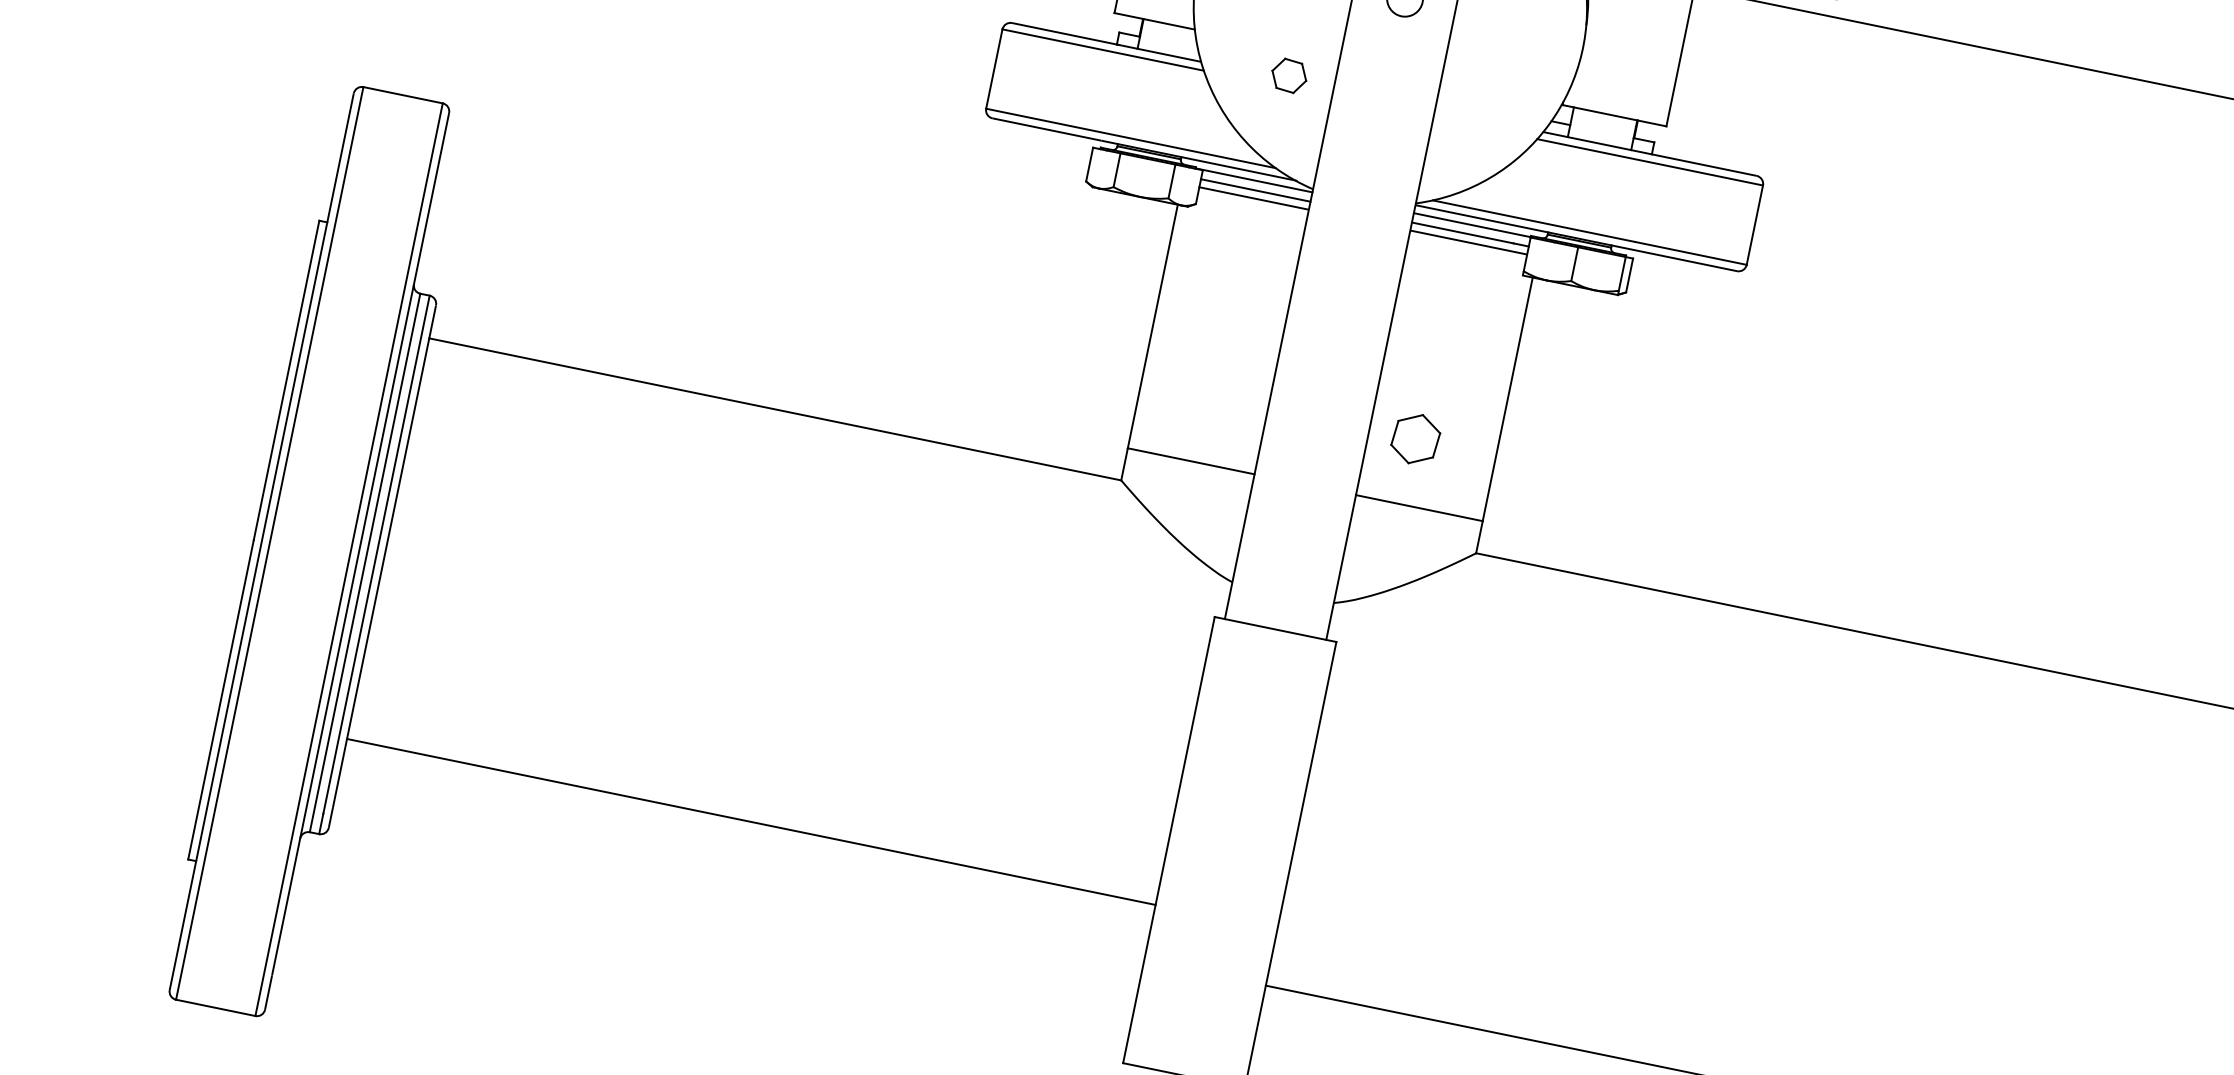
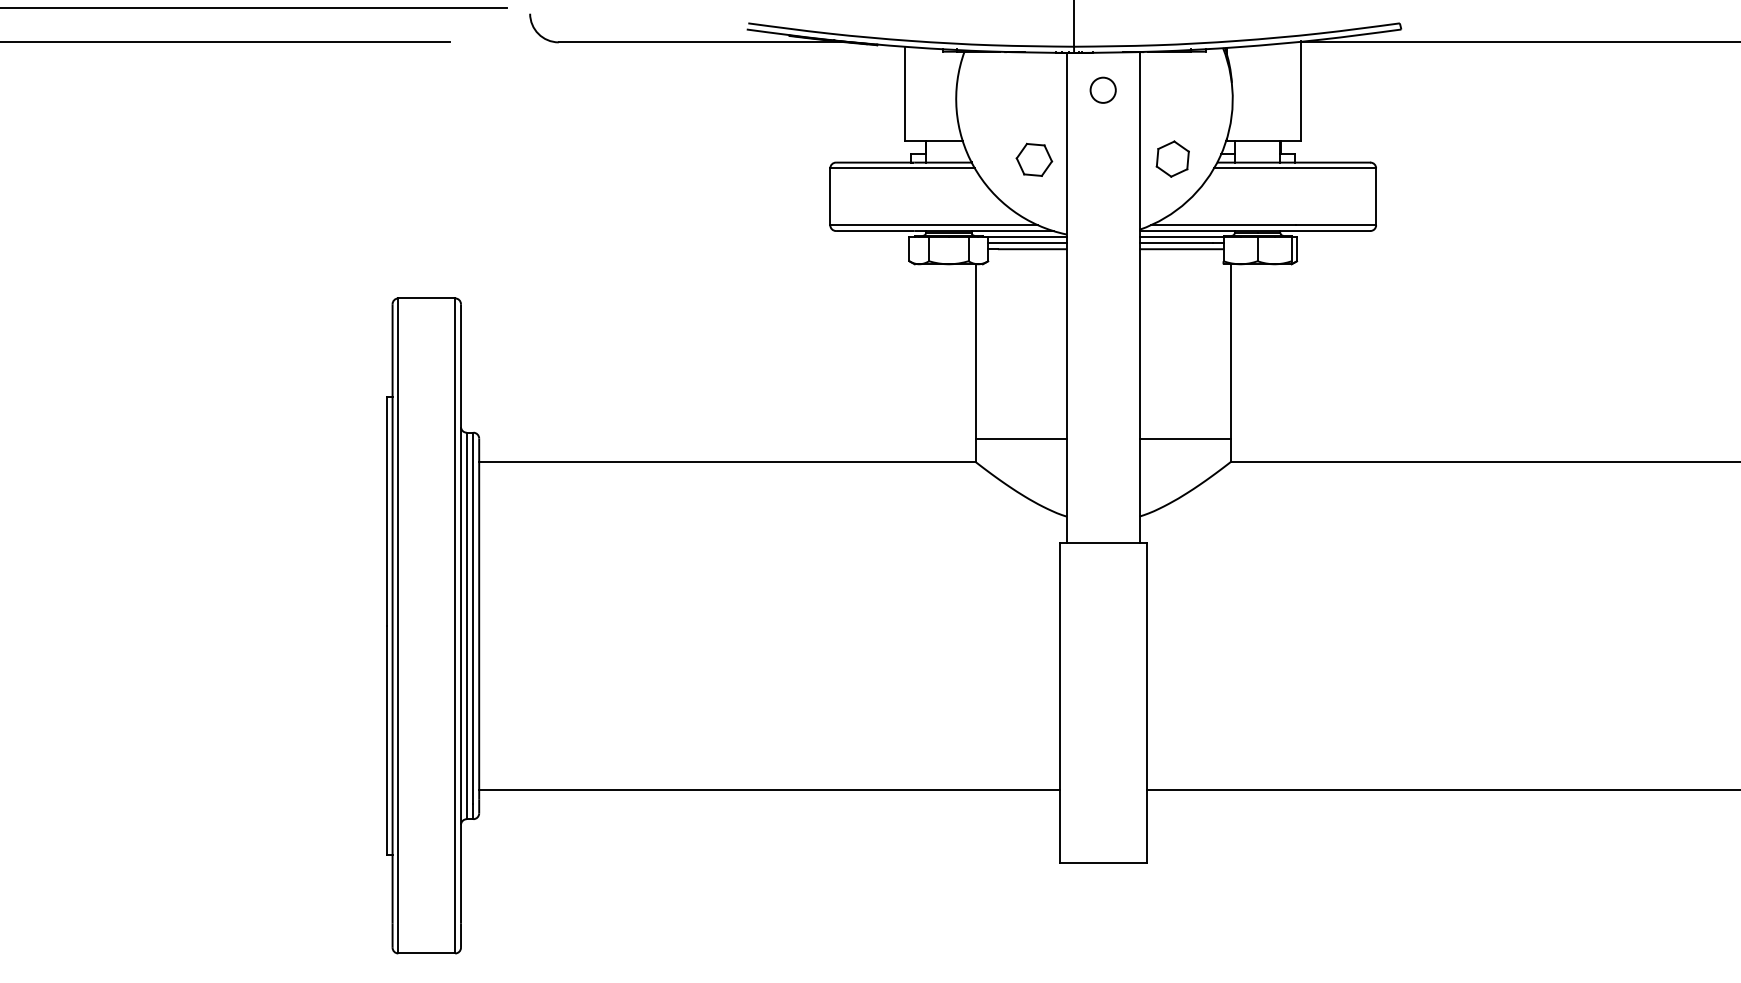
part: (1289, 75) -> (1034, 159), size x1.43
part: (1415, 438) -> (1172, 158), moved
line: (751, 821) -> (769, 789), moved

